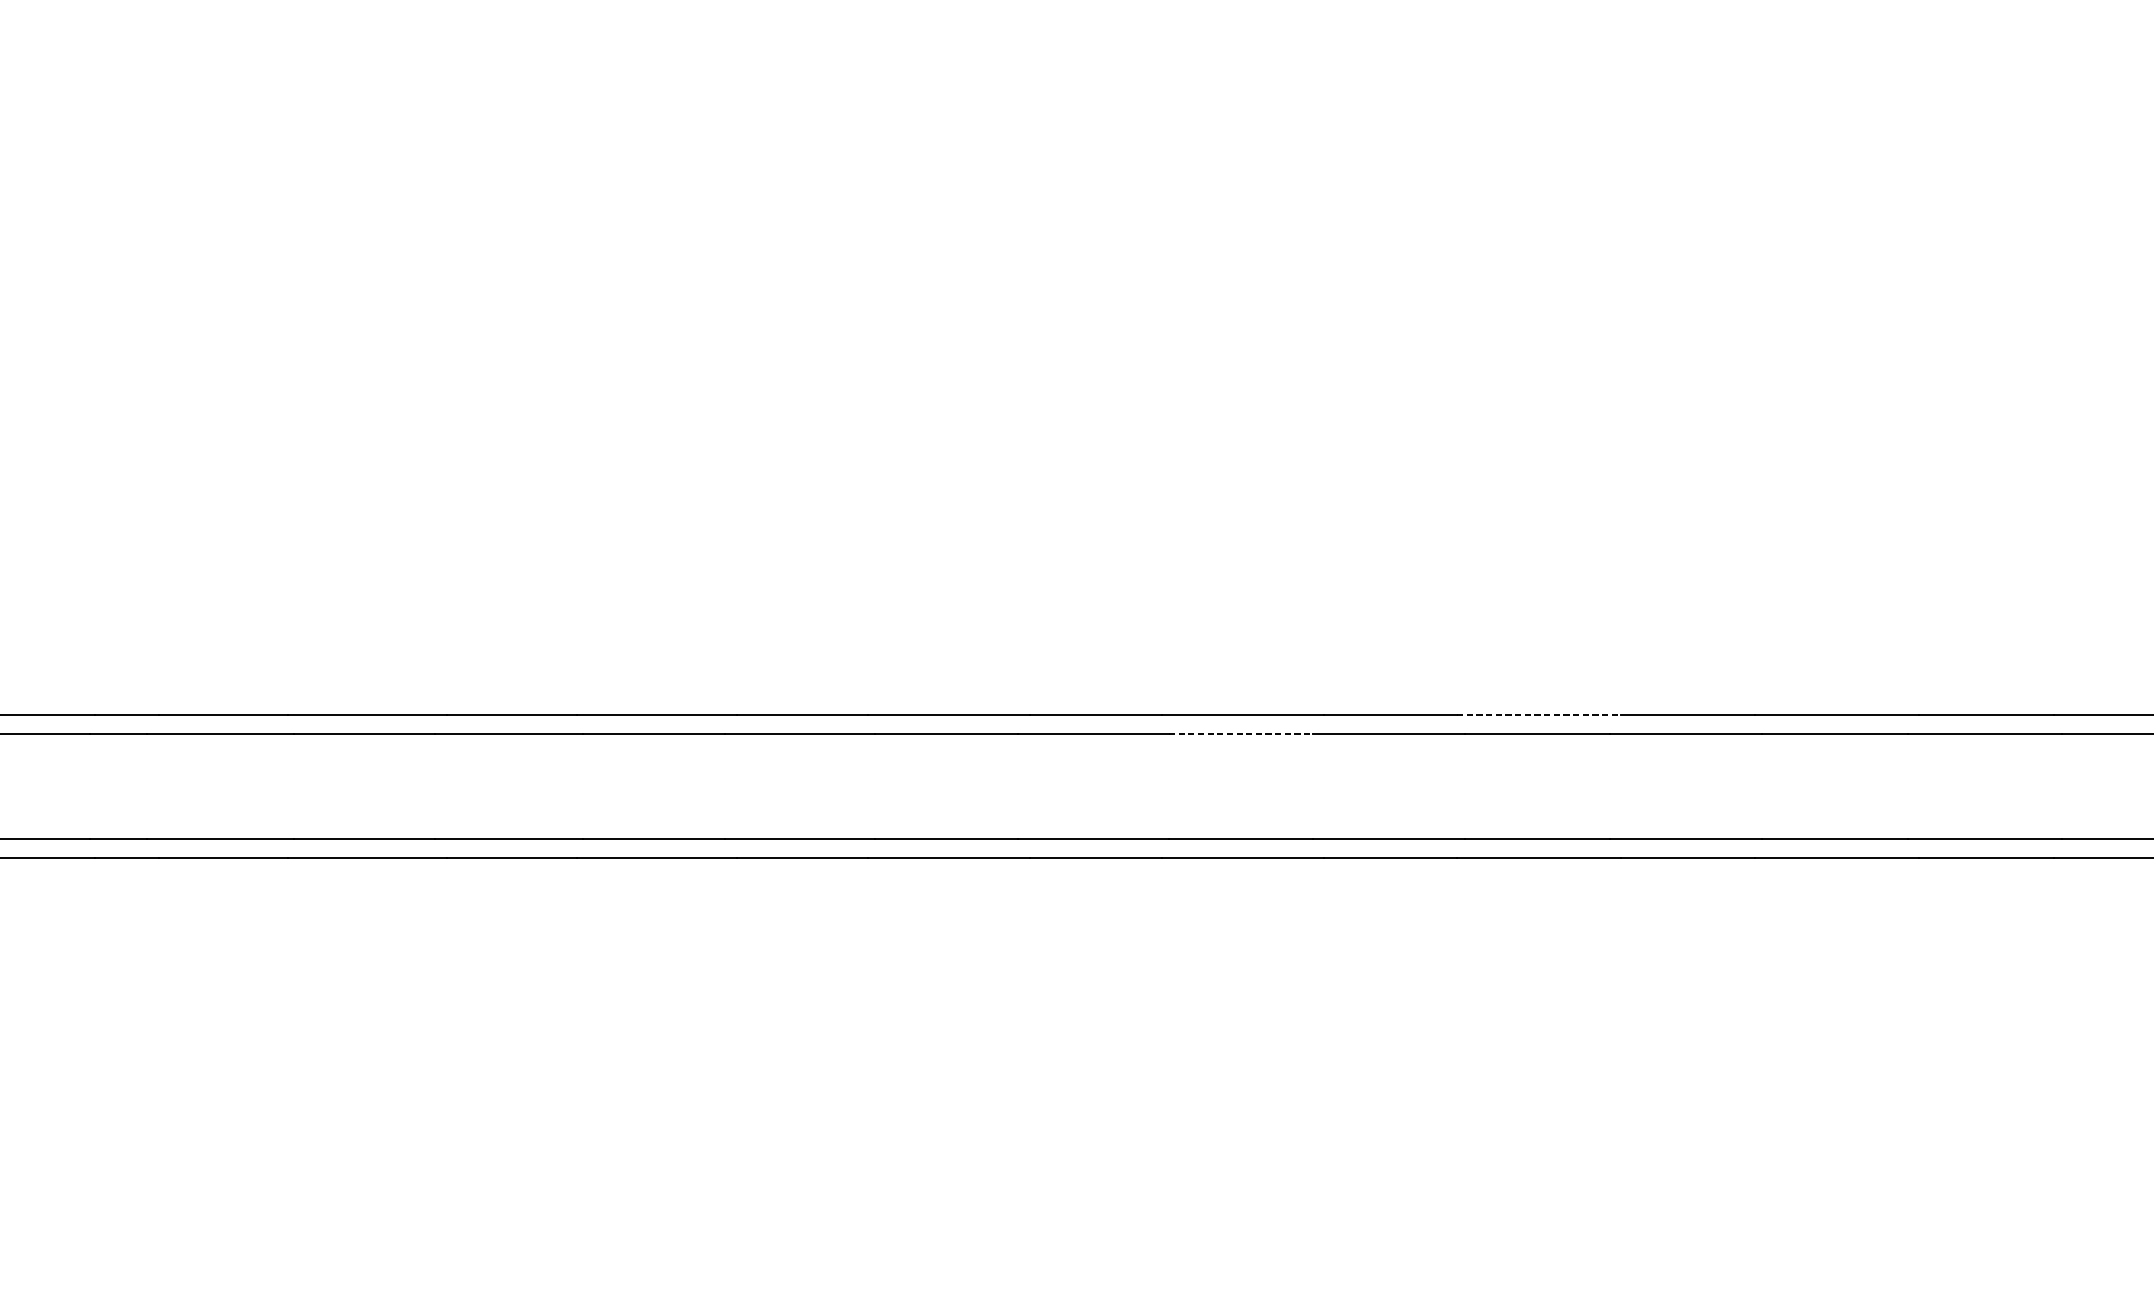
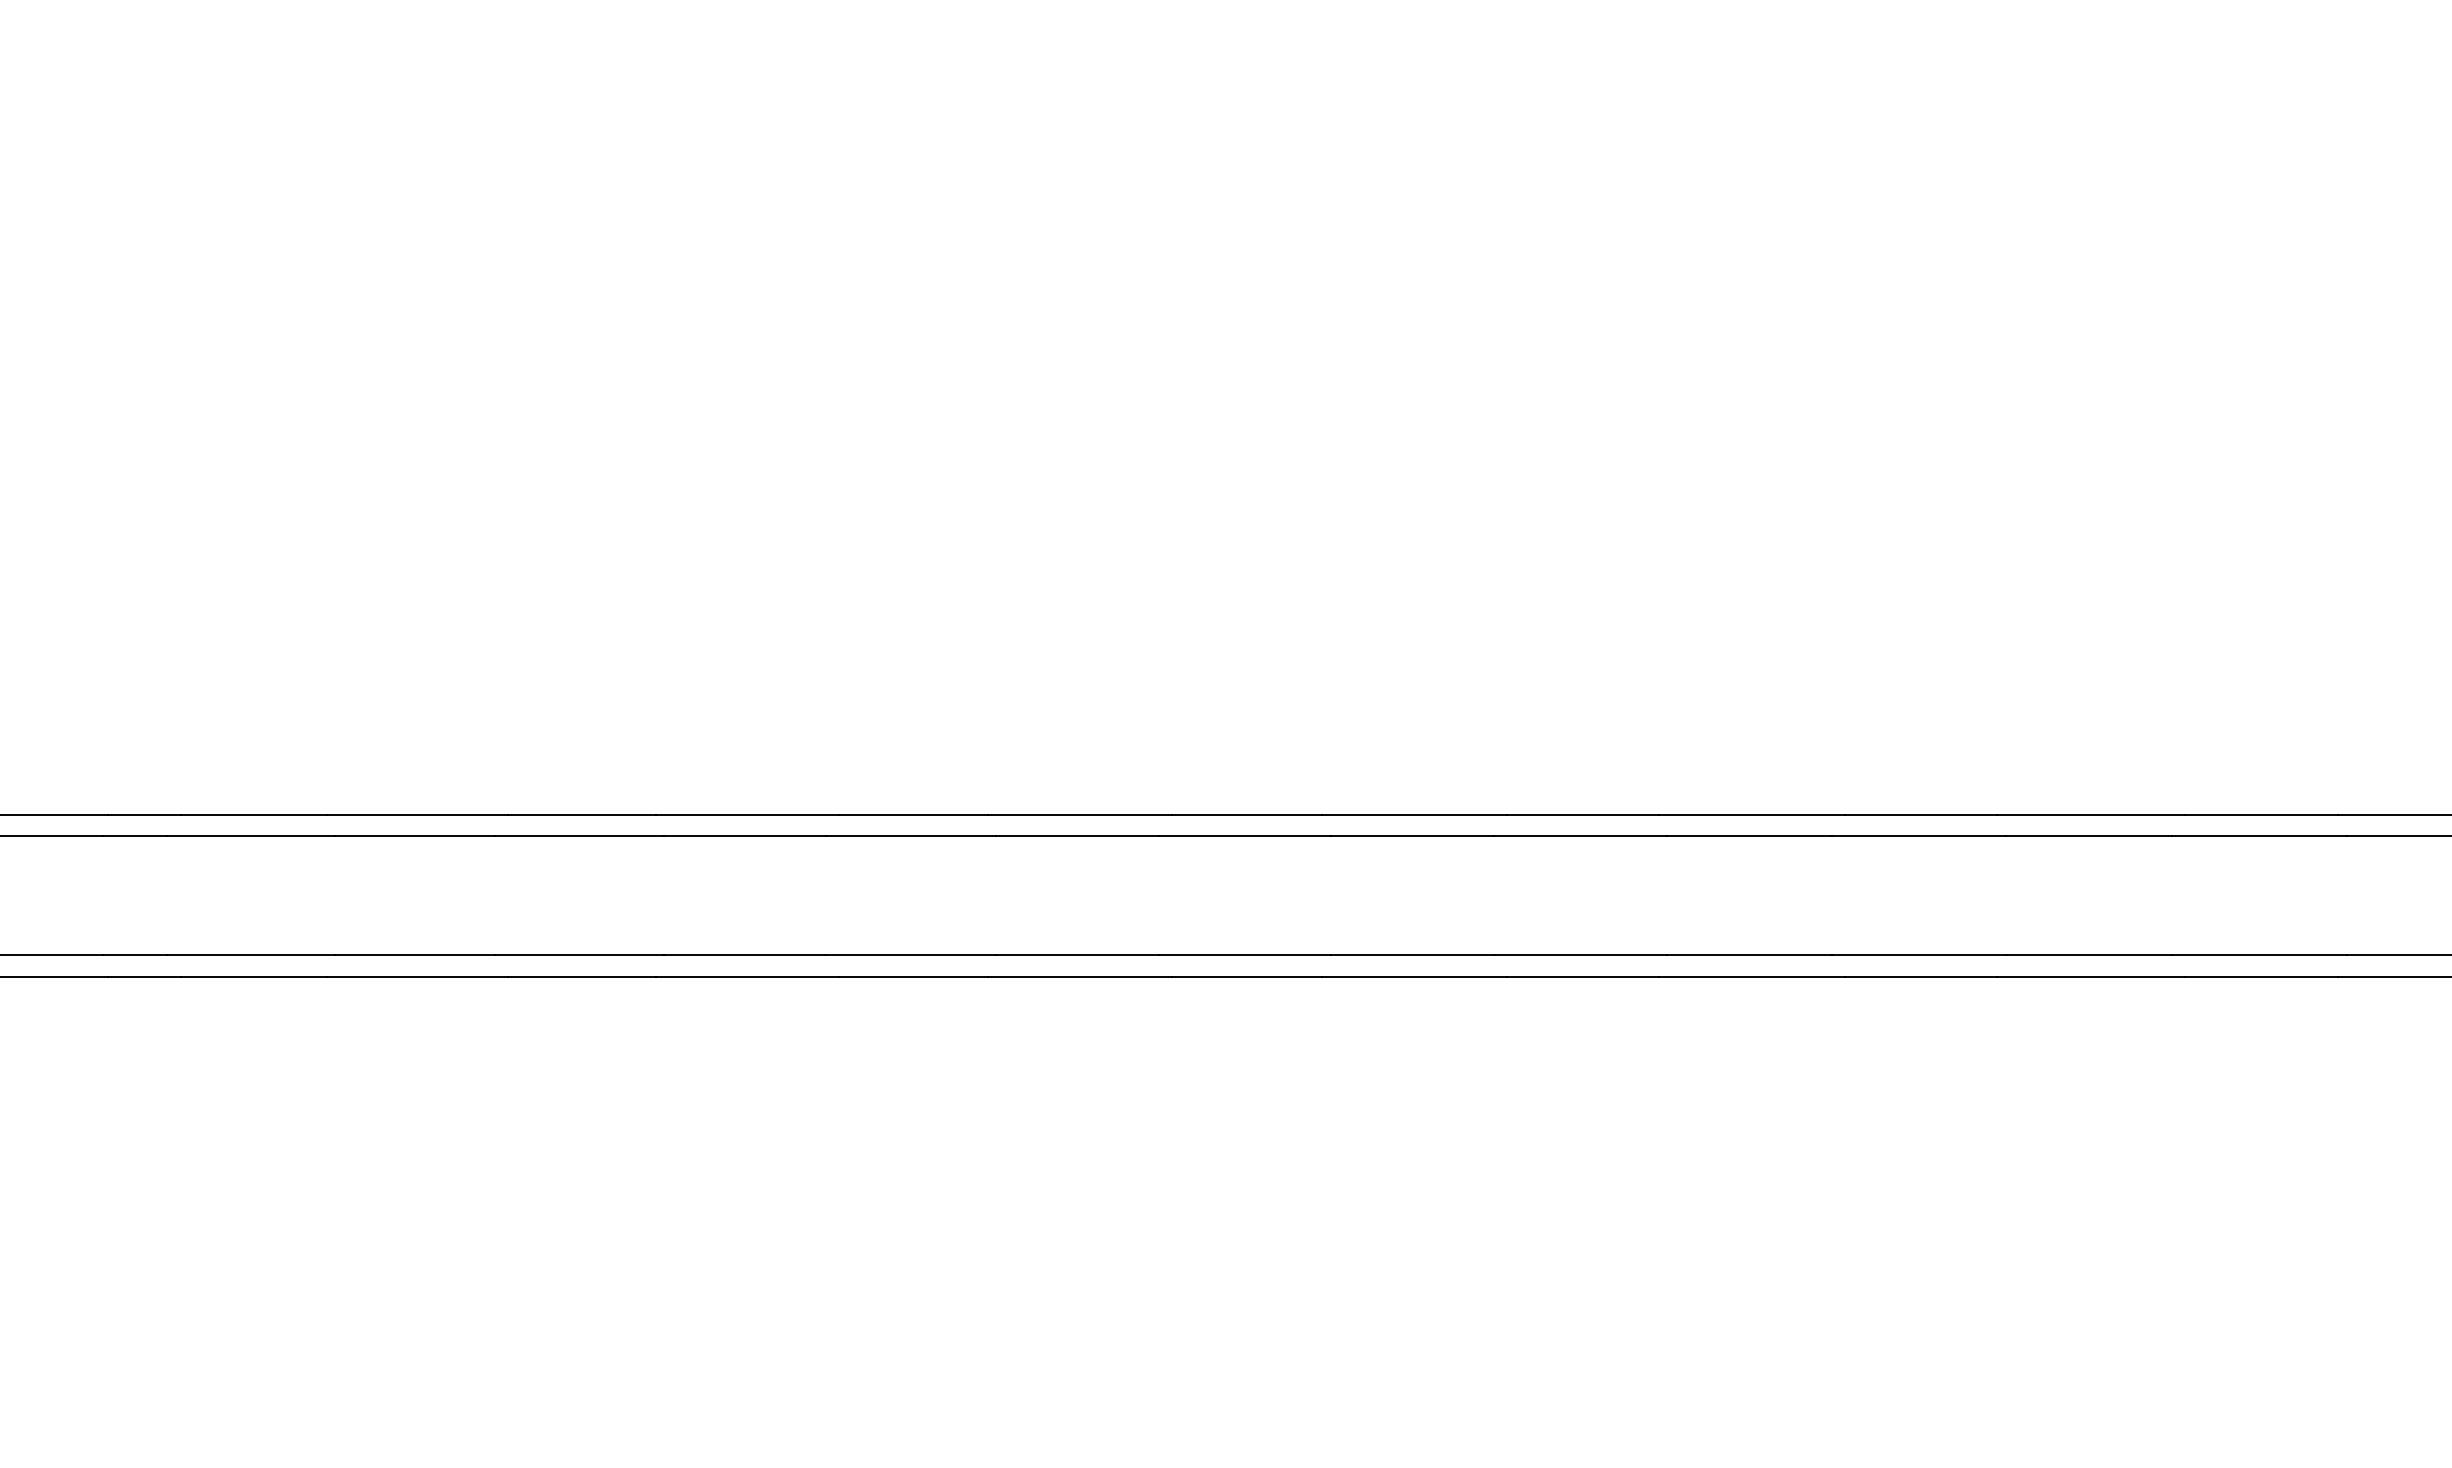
line: (1539, 715) -> (1752, 814), dashed -> solid
line: (1240, 734) -> (1412, 836), dashed -> solid

